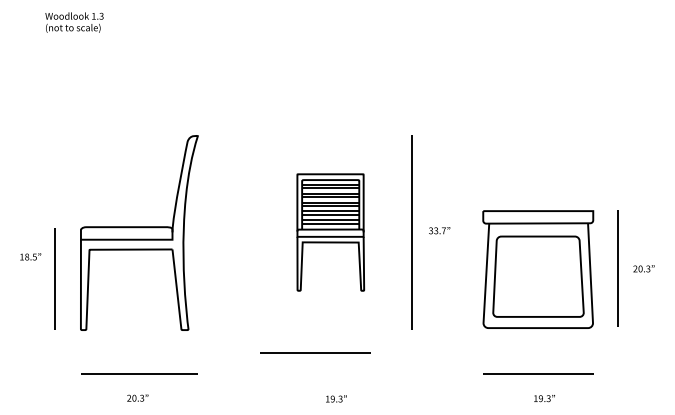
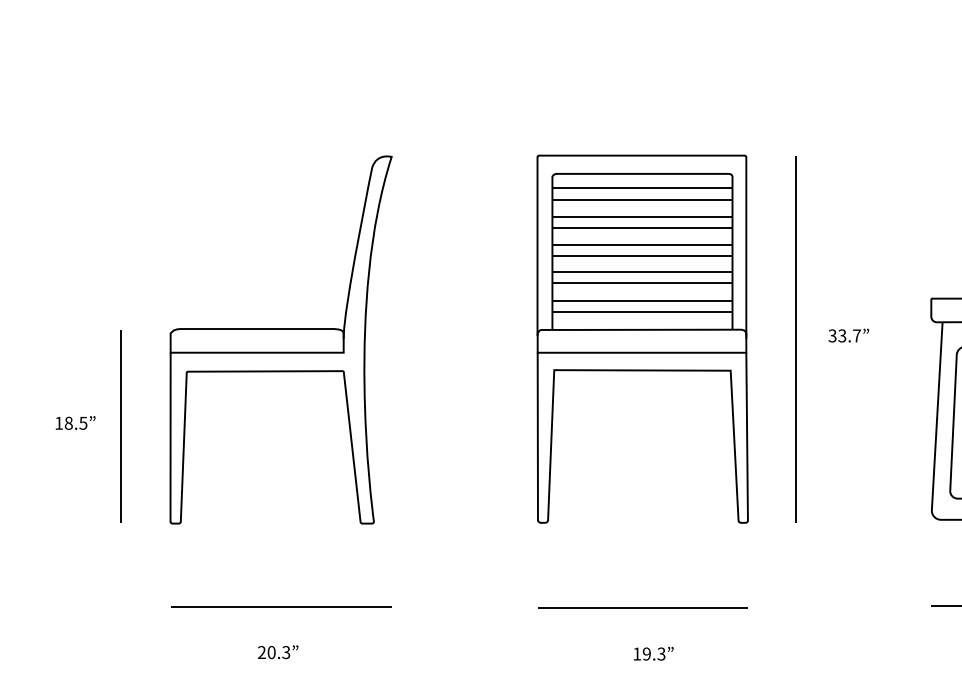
part: (330, 232) -> (642, 339), size x1.67
text: (30, 256) -> (75, 422), moved
line: (315, 352) -> (642, 607), moved

